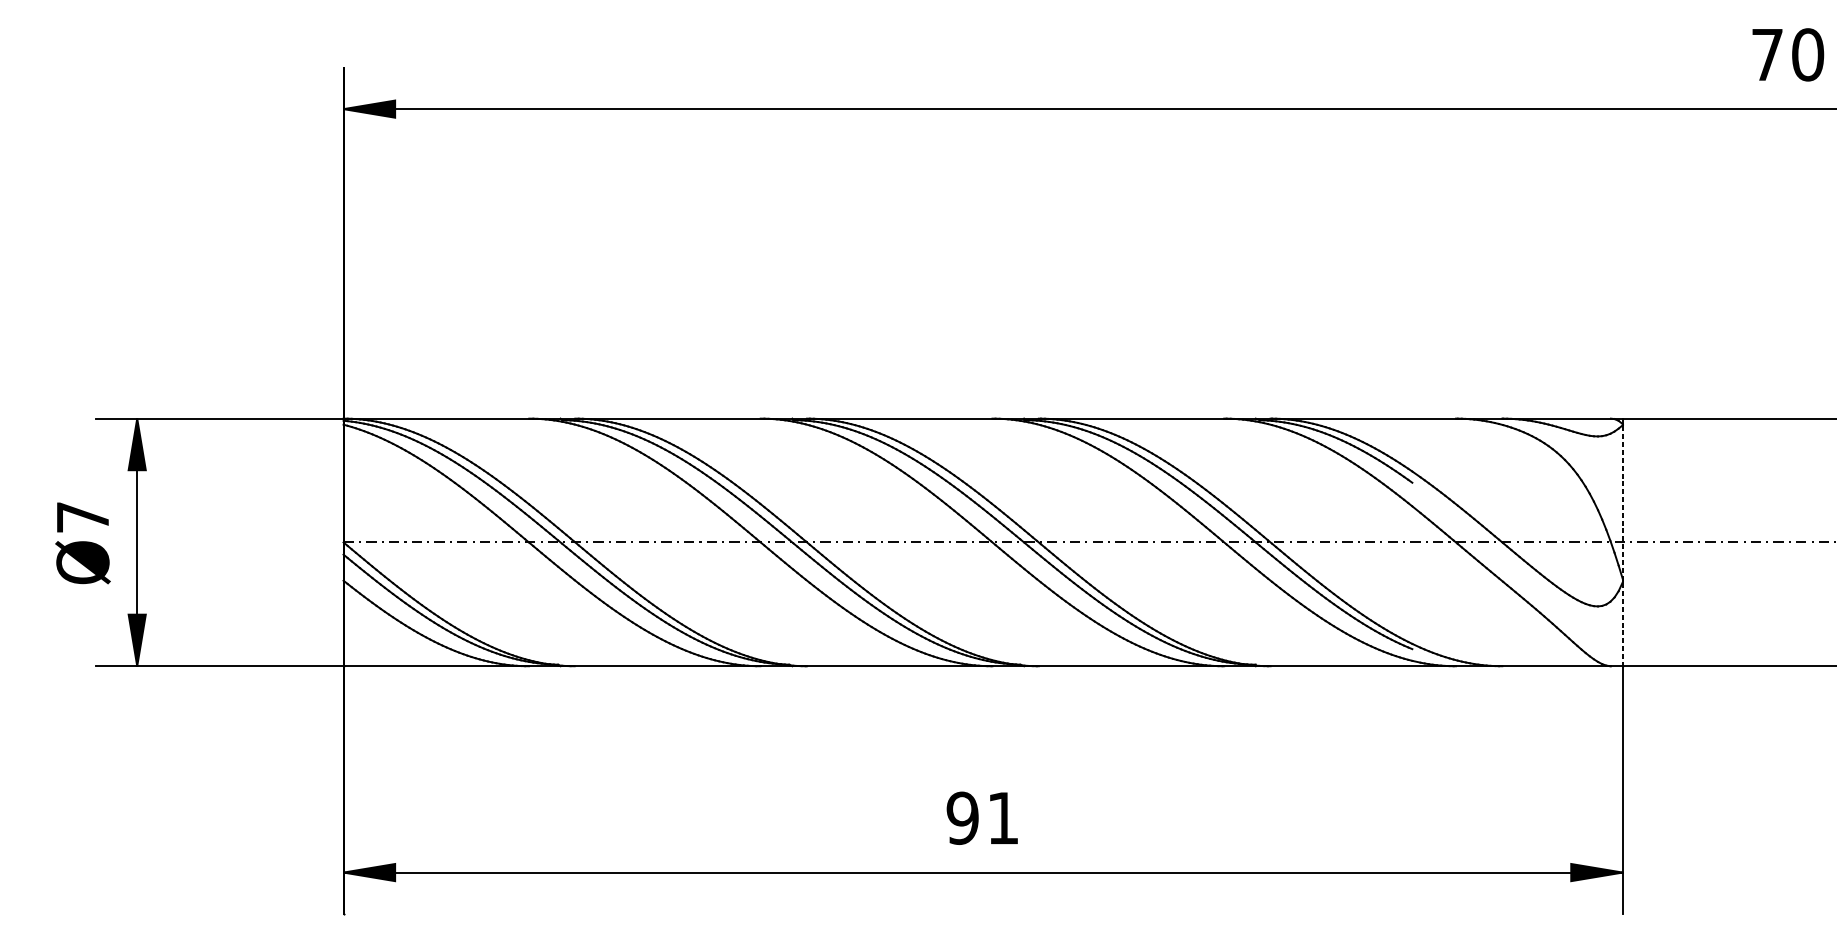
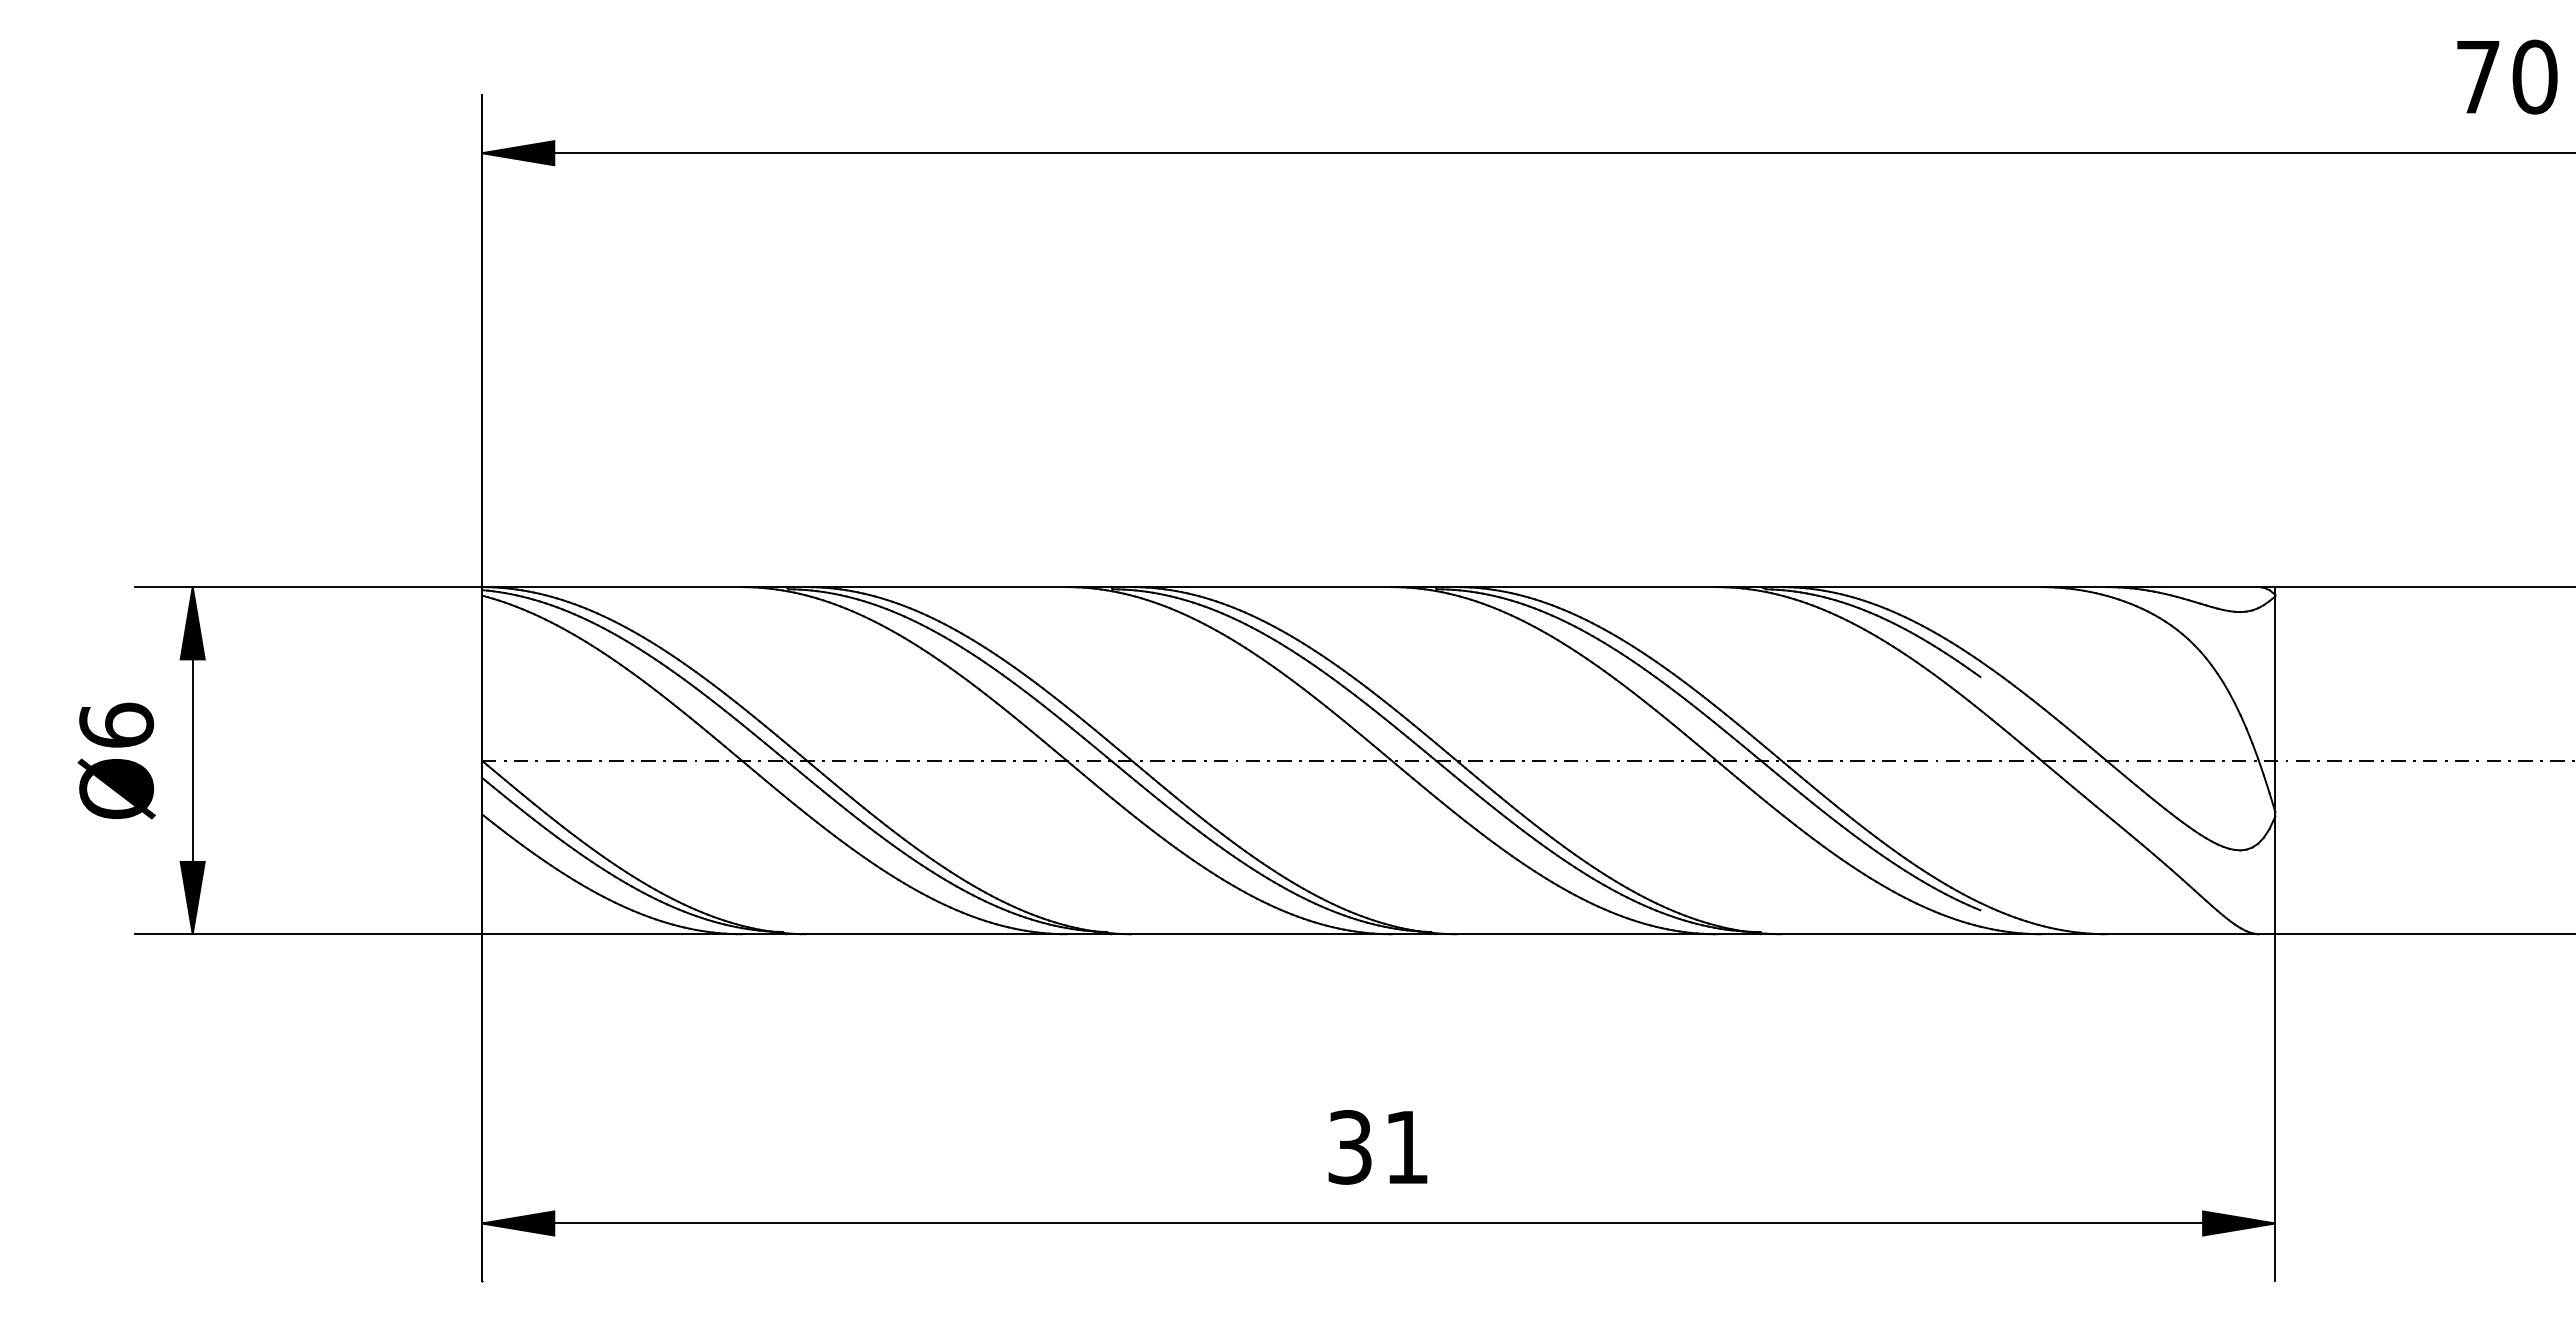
text: (82, 516) -> (116, 724), Ø7 -> Ø6
line: (1622, 542) -> (2275, 760), dashed -> solid
text: (962, 818) -> (1349, 1147), 91 -> 31

